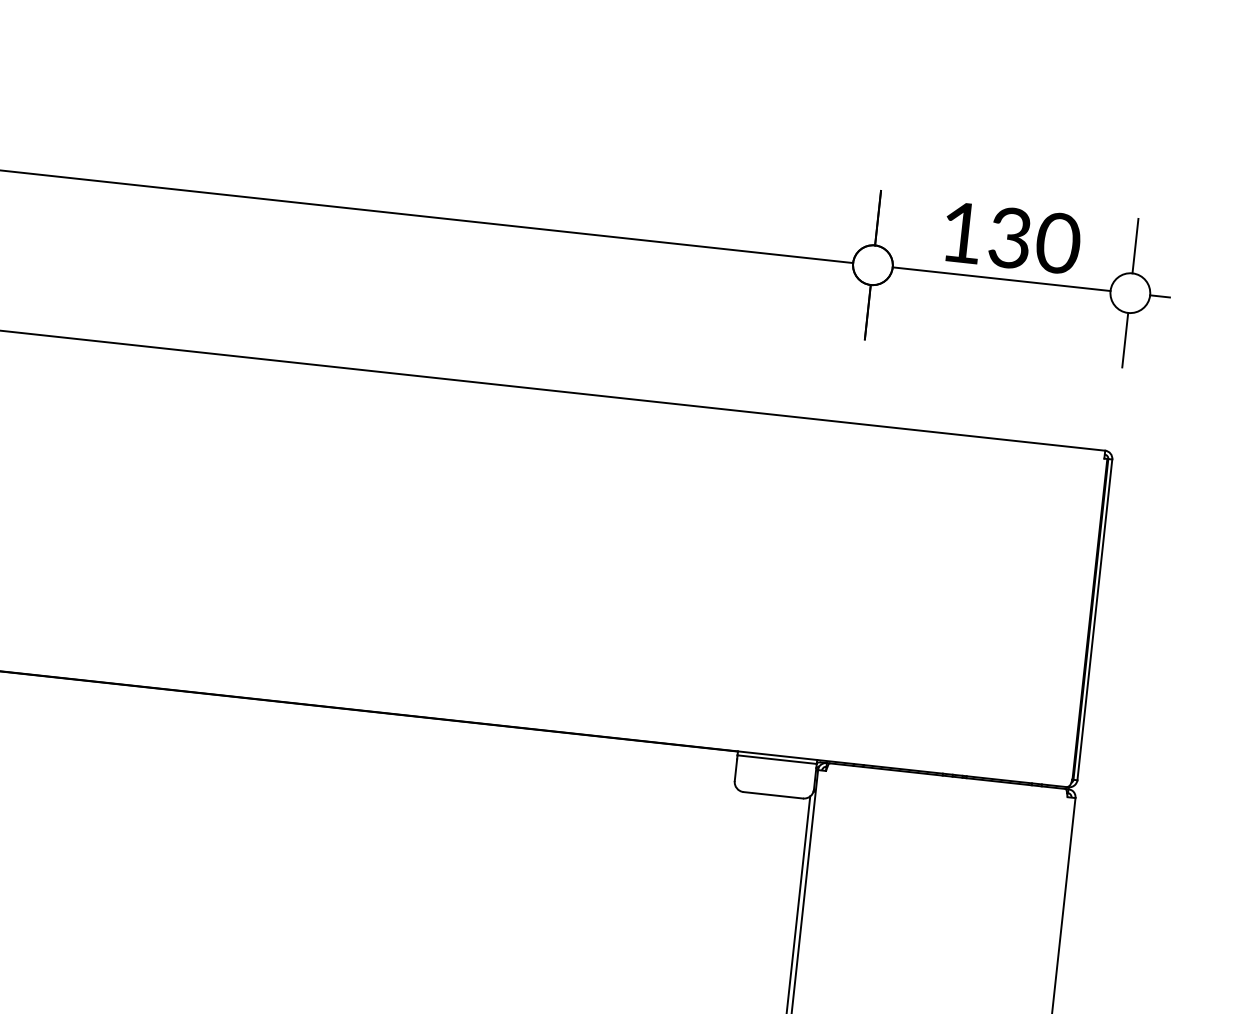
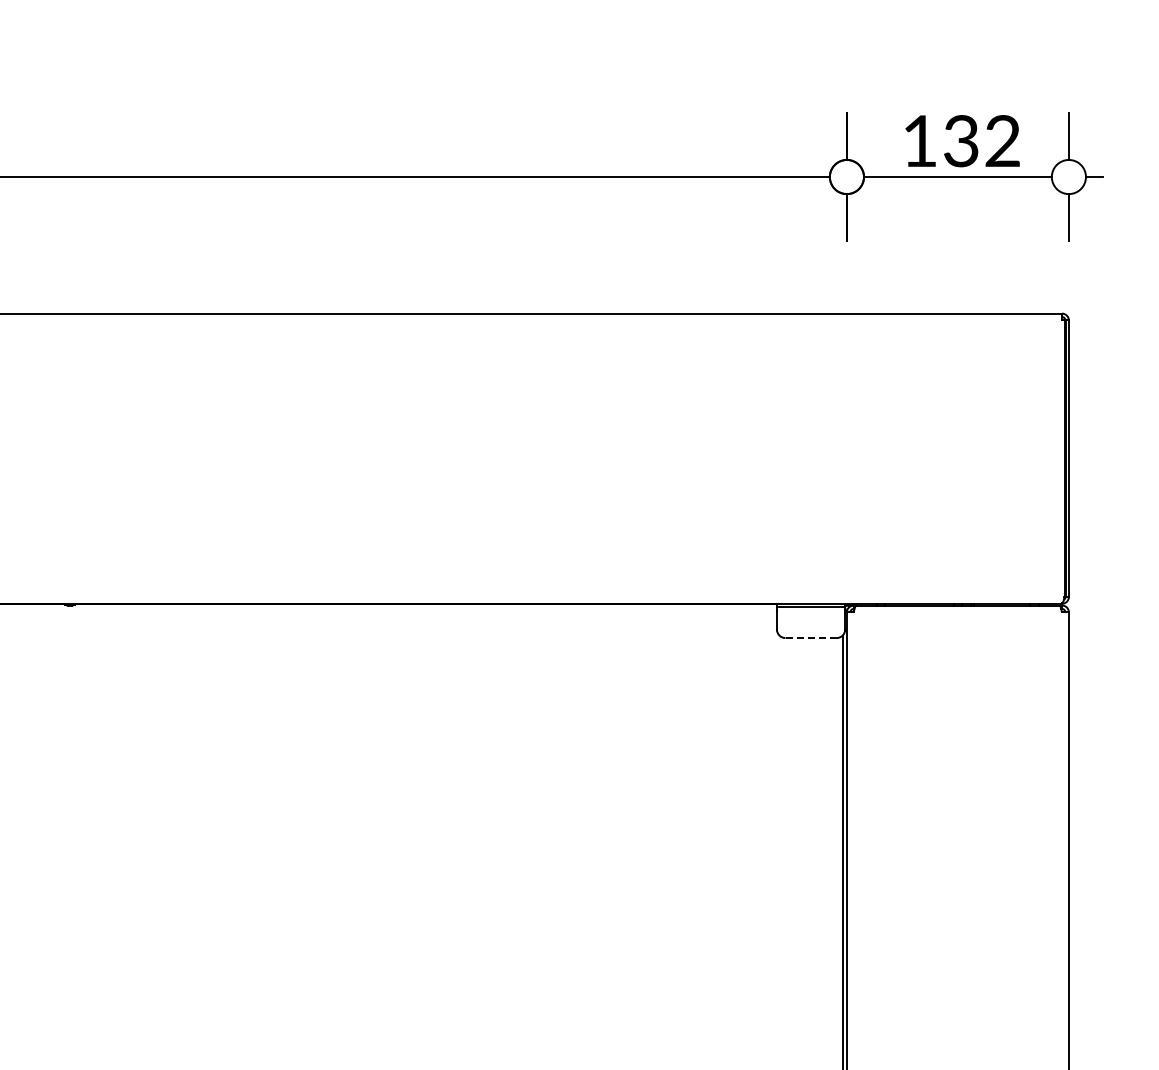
text: (1057, 243) -> (1002, 141), 130 -> 132
line: (773, 795) -> (811, 638), solid -> dashed

